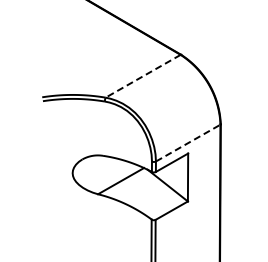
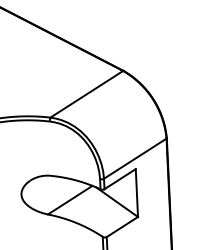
line: (142, 76) -> (86, 94), dashed -> solid
line: (188, 142) -> (135, 158), dashed -> solid

